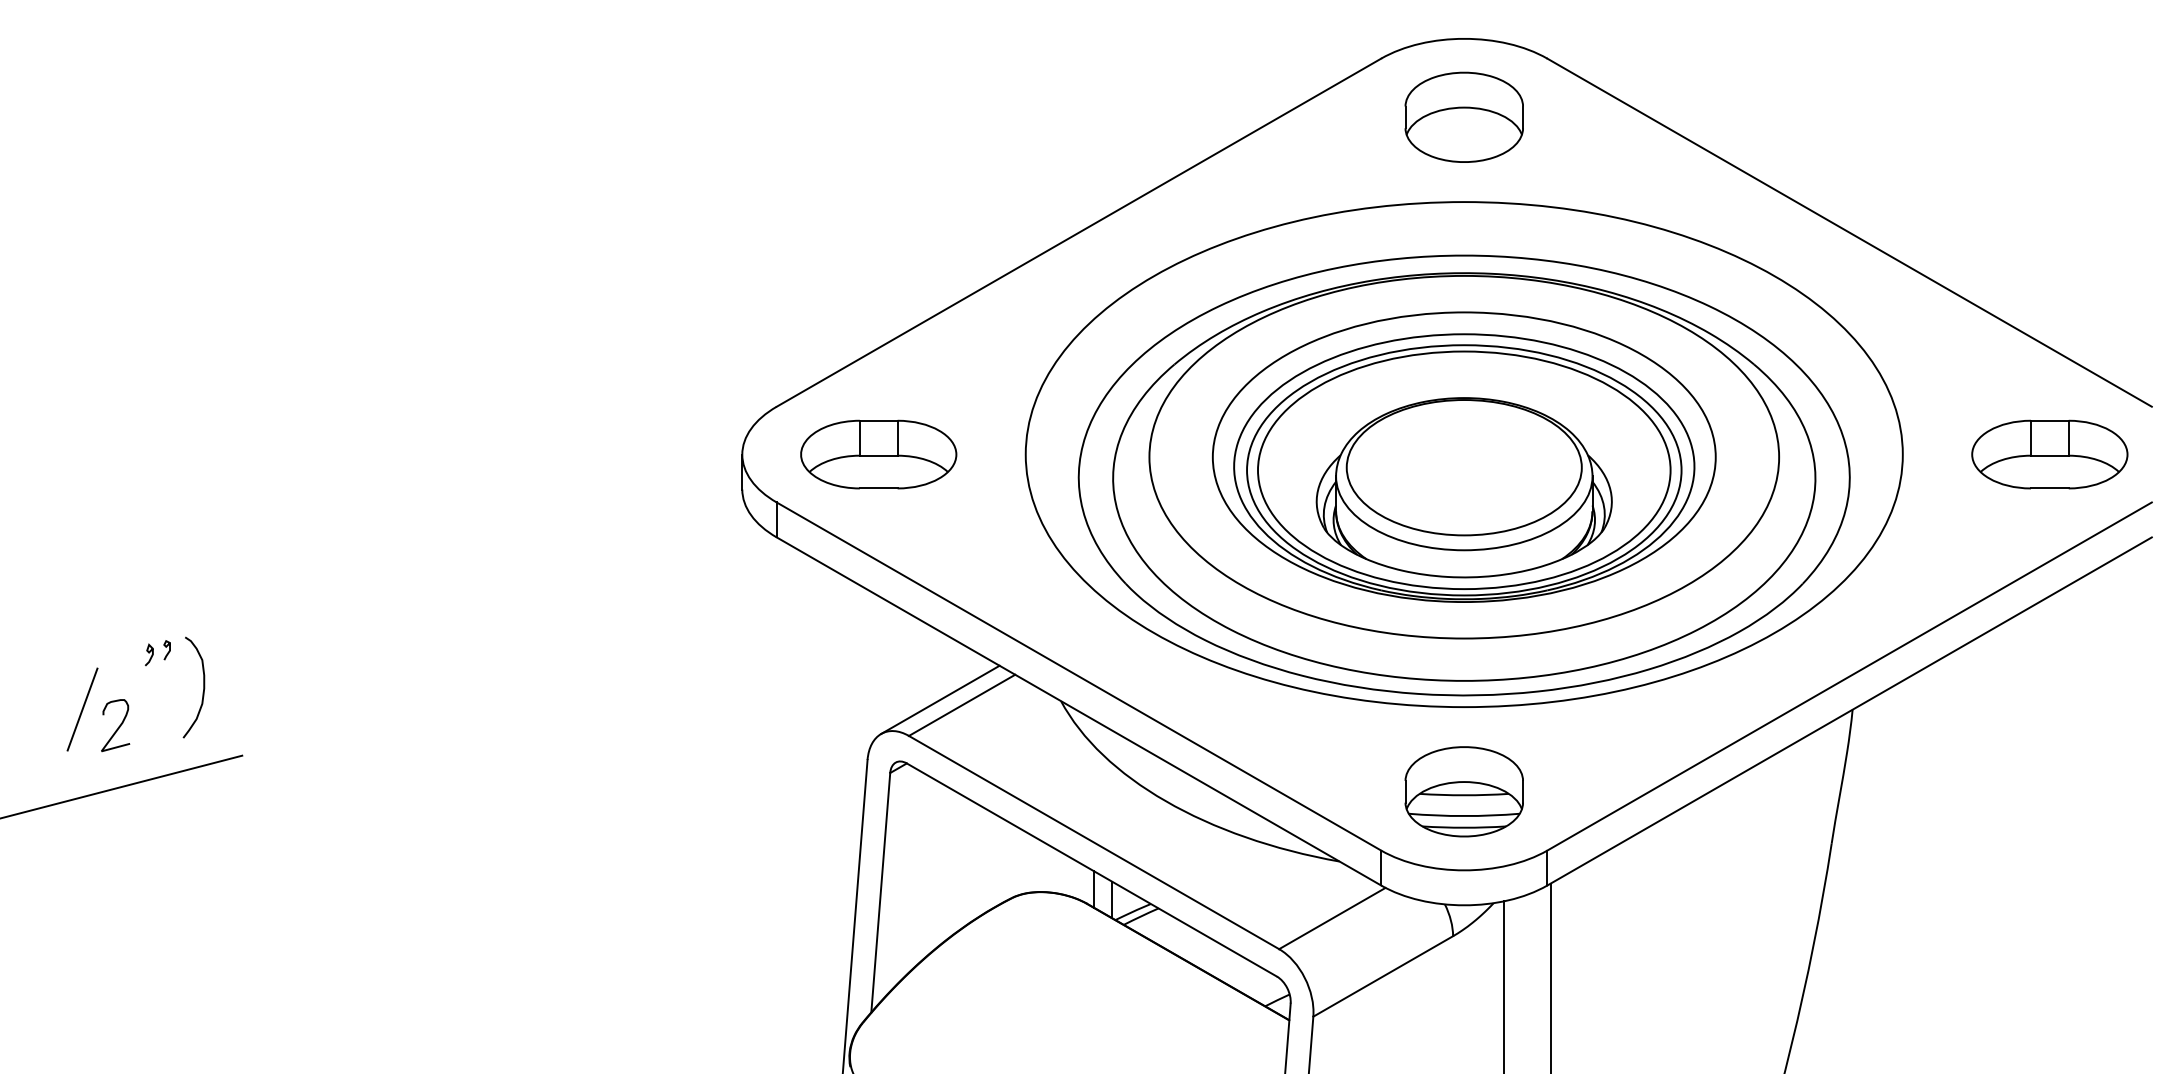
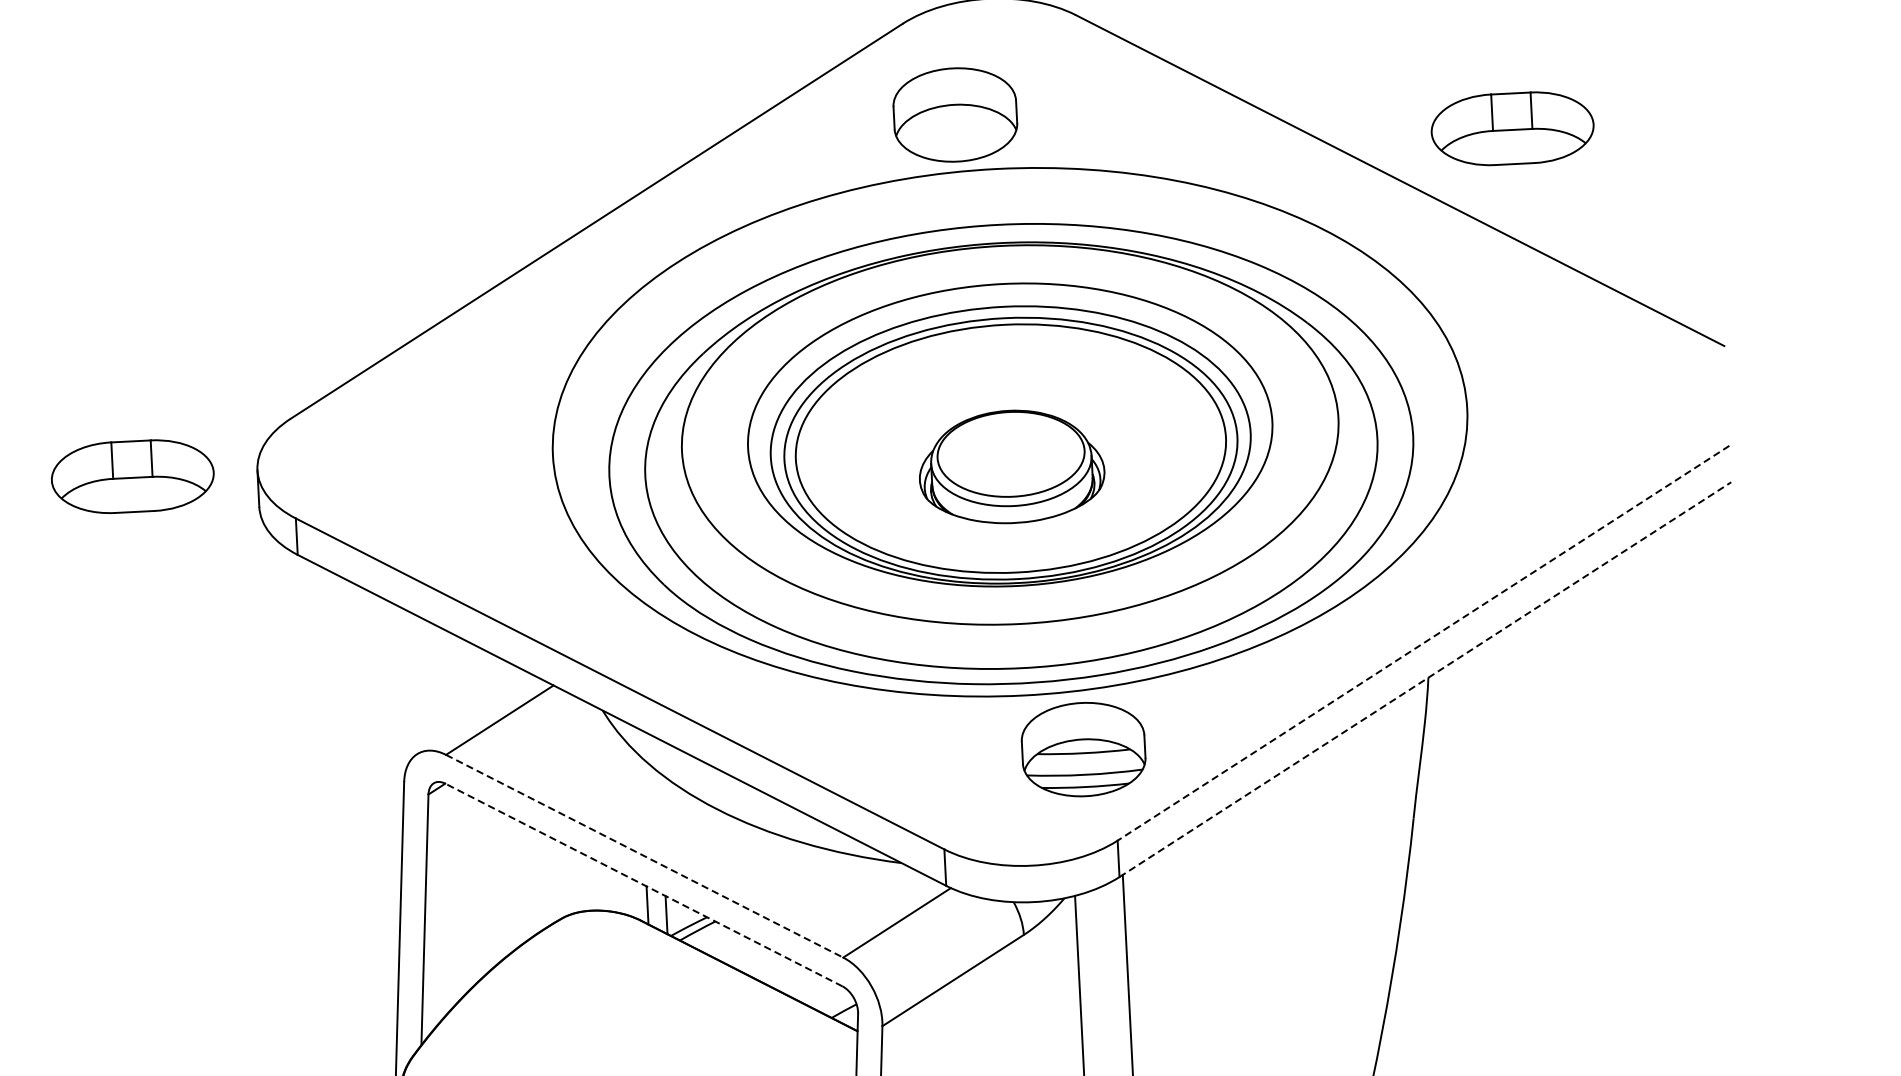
part: (1463, 116) -> (954, 114), moved
part: (878, 454) -> (132, 476), moved
part: (2049, 454) -> (1512, 128), moved
part: (1463, 487) -> (1011, 466), size x0.6
line: (1849, 676) -> (1423, 643), solid -> dashed
line: (940, 699) -> (477, 715), removed
line: (1849, 711) -> (1425, 679), solid -> dashed
part: (1463, 791) -> (1082, 749), moved
line: (1094, 842) -> (645, 856), solid -> dashed
line: (1091, 870) -> (643, 885), solid -> dashed

